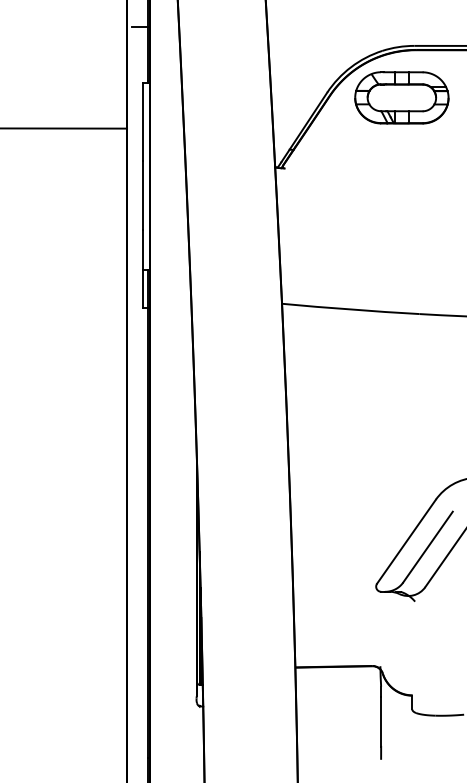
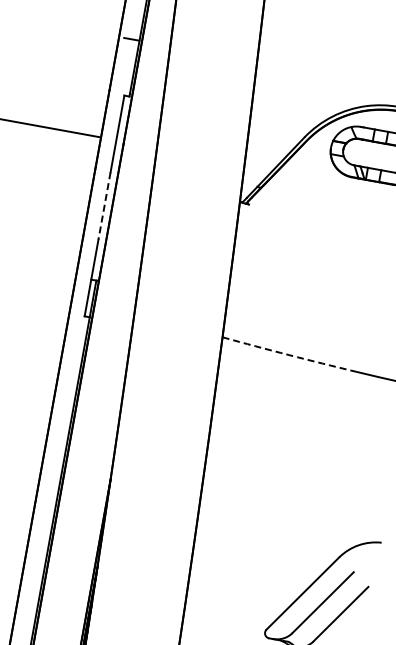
line: (142, 195) -> (104, 206), solid -> dashed
arc: (350, 309) -> (288, 355), solid -> dashed

